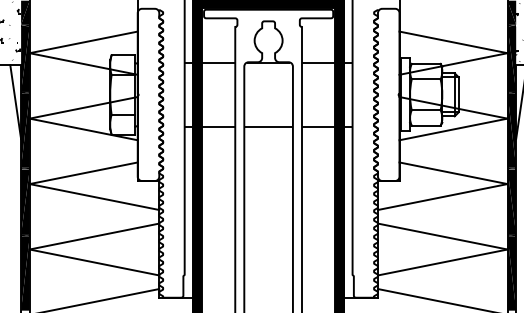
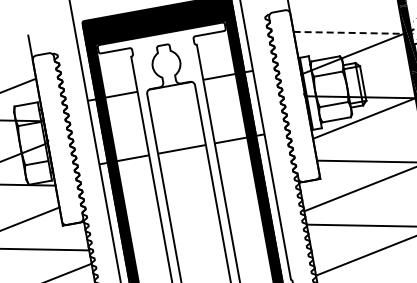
line: (454, 42) -> (349, 32), solid -> dashed

